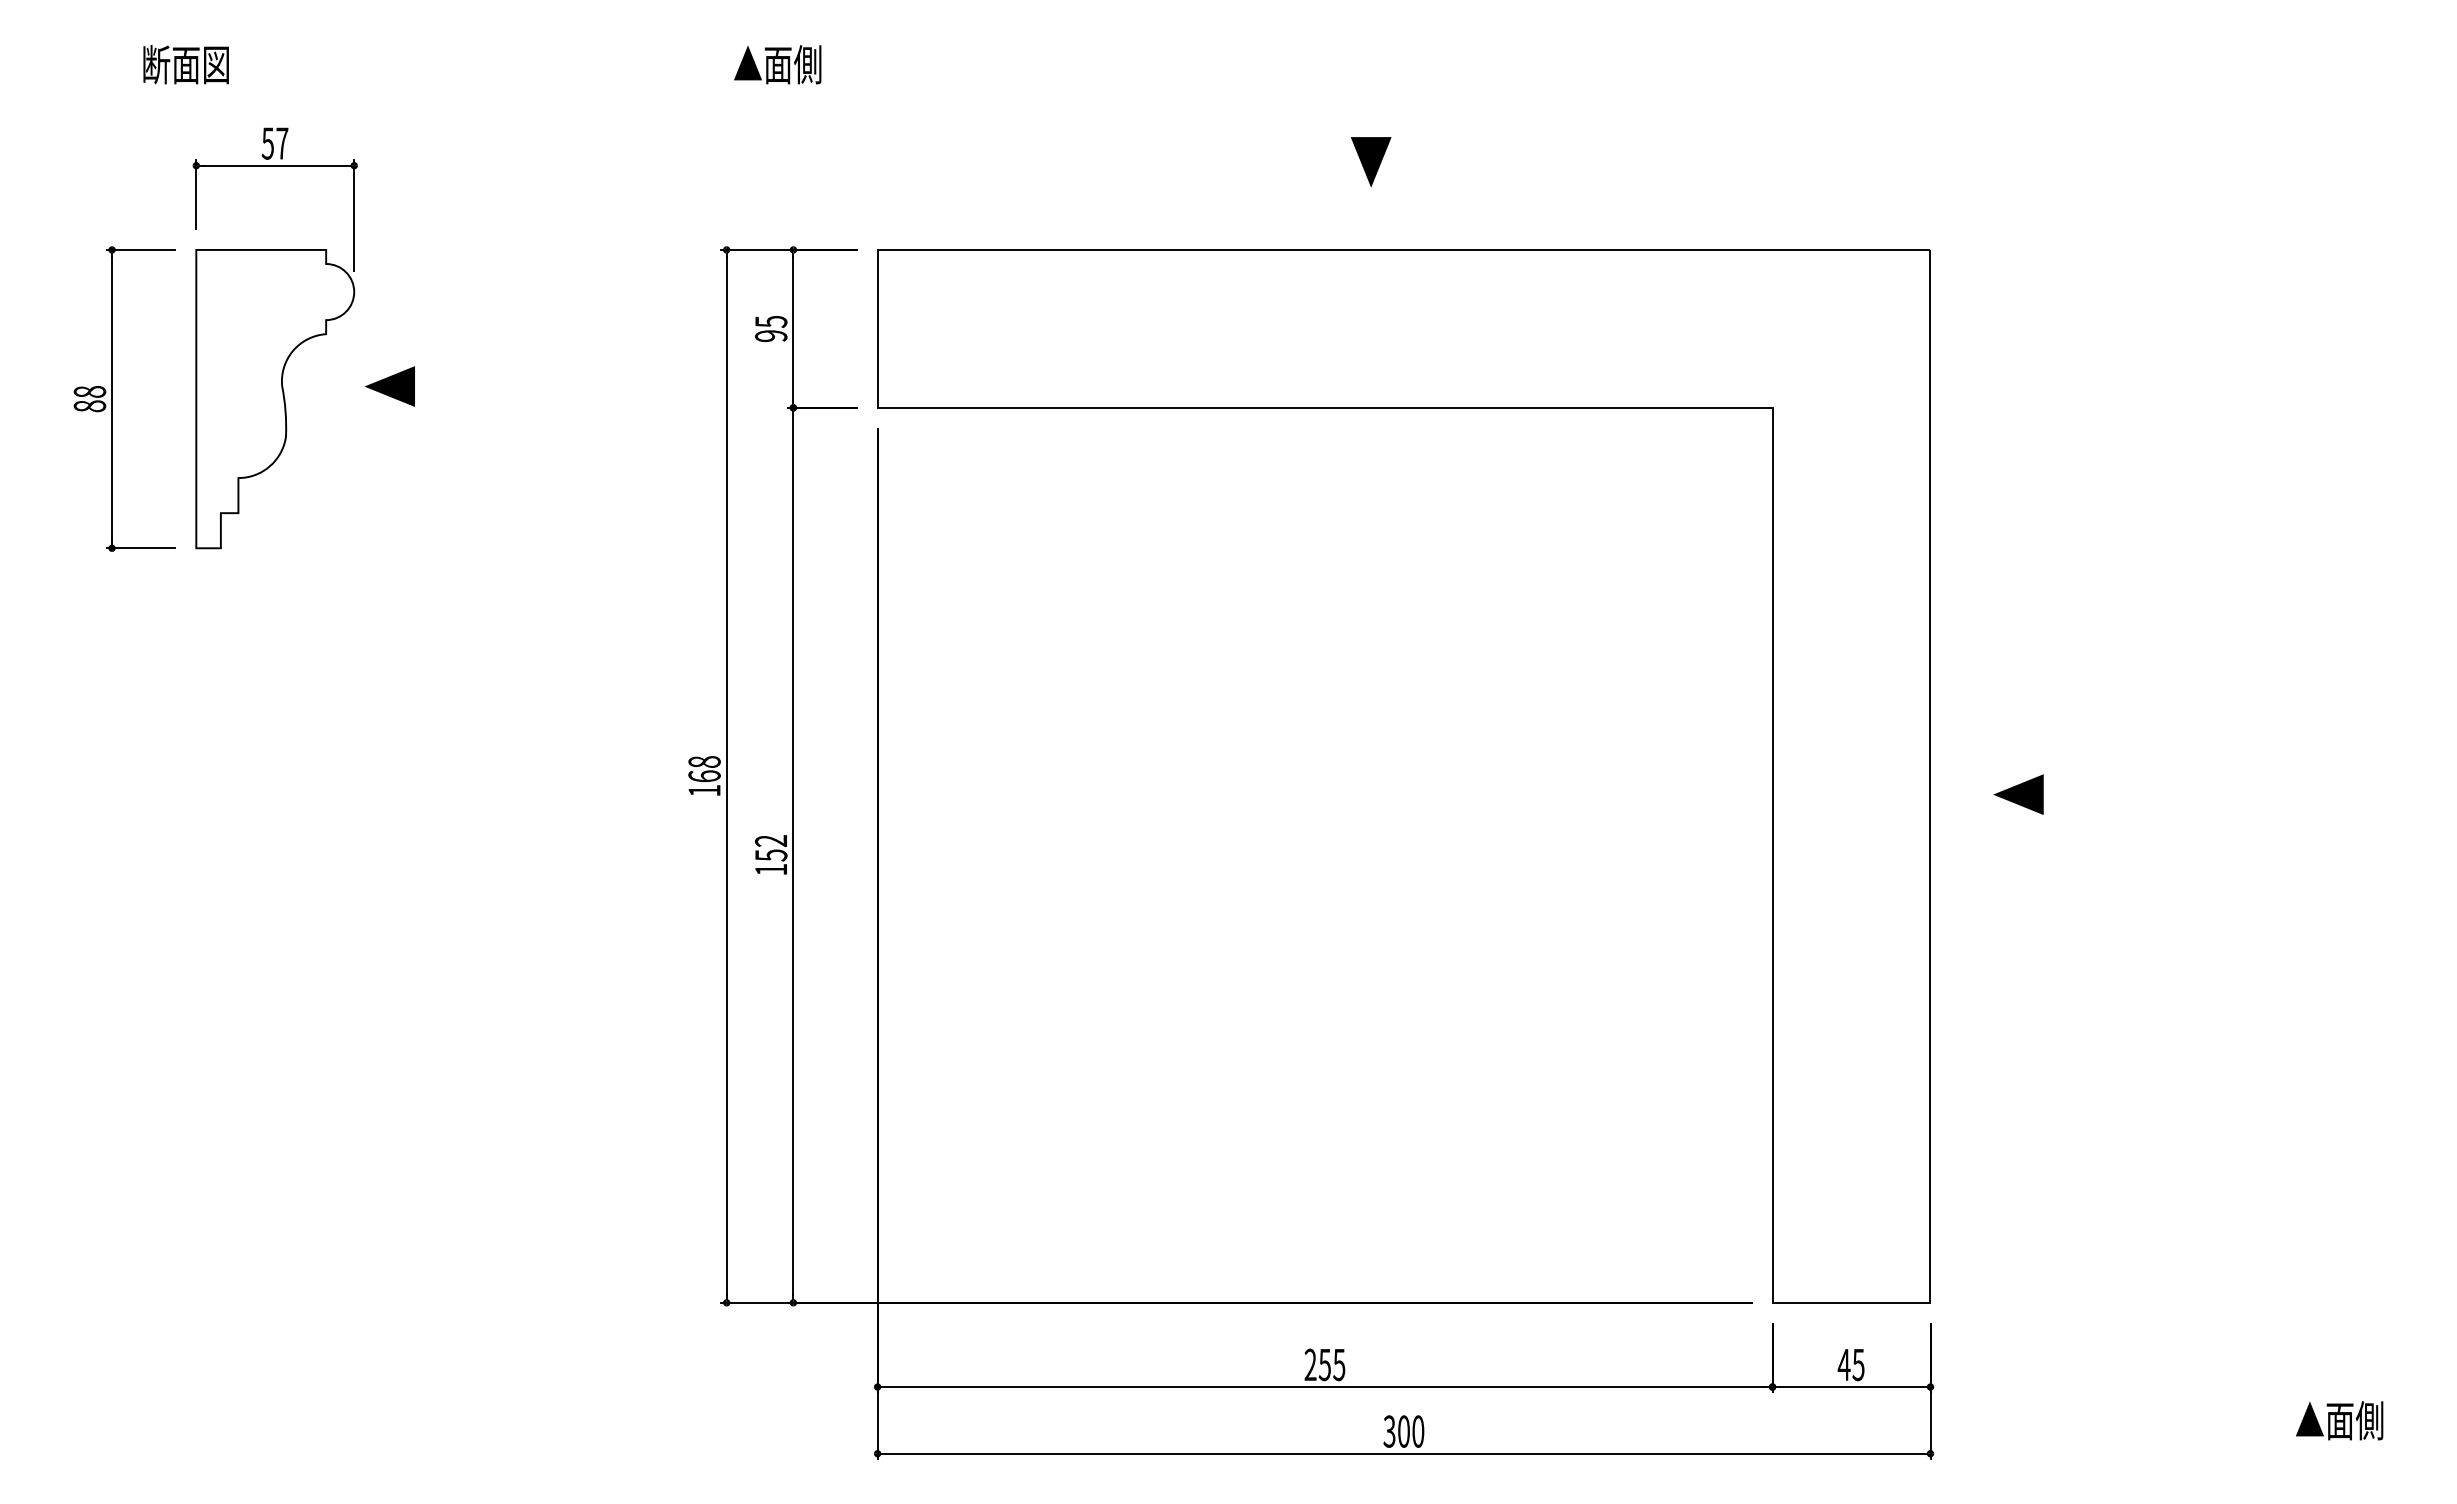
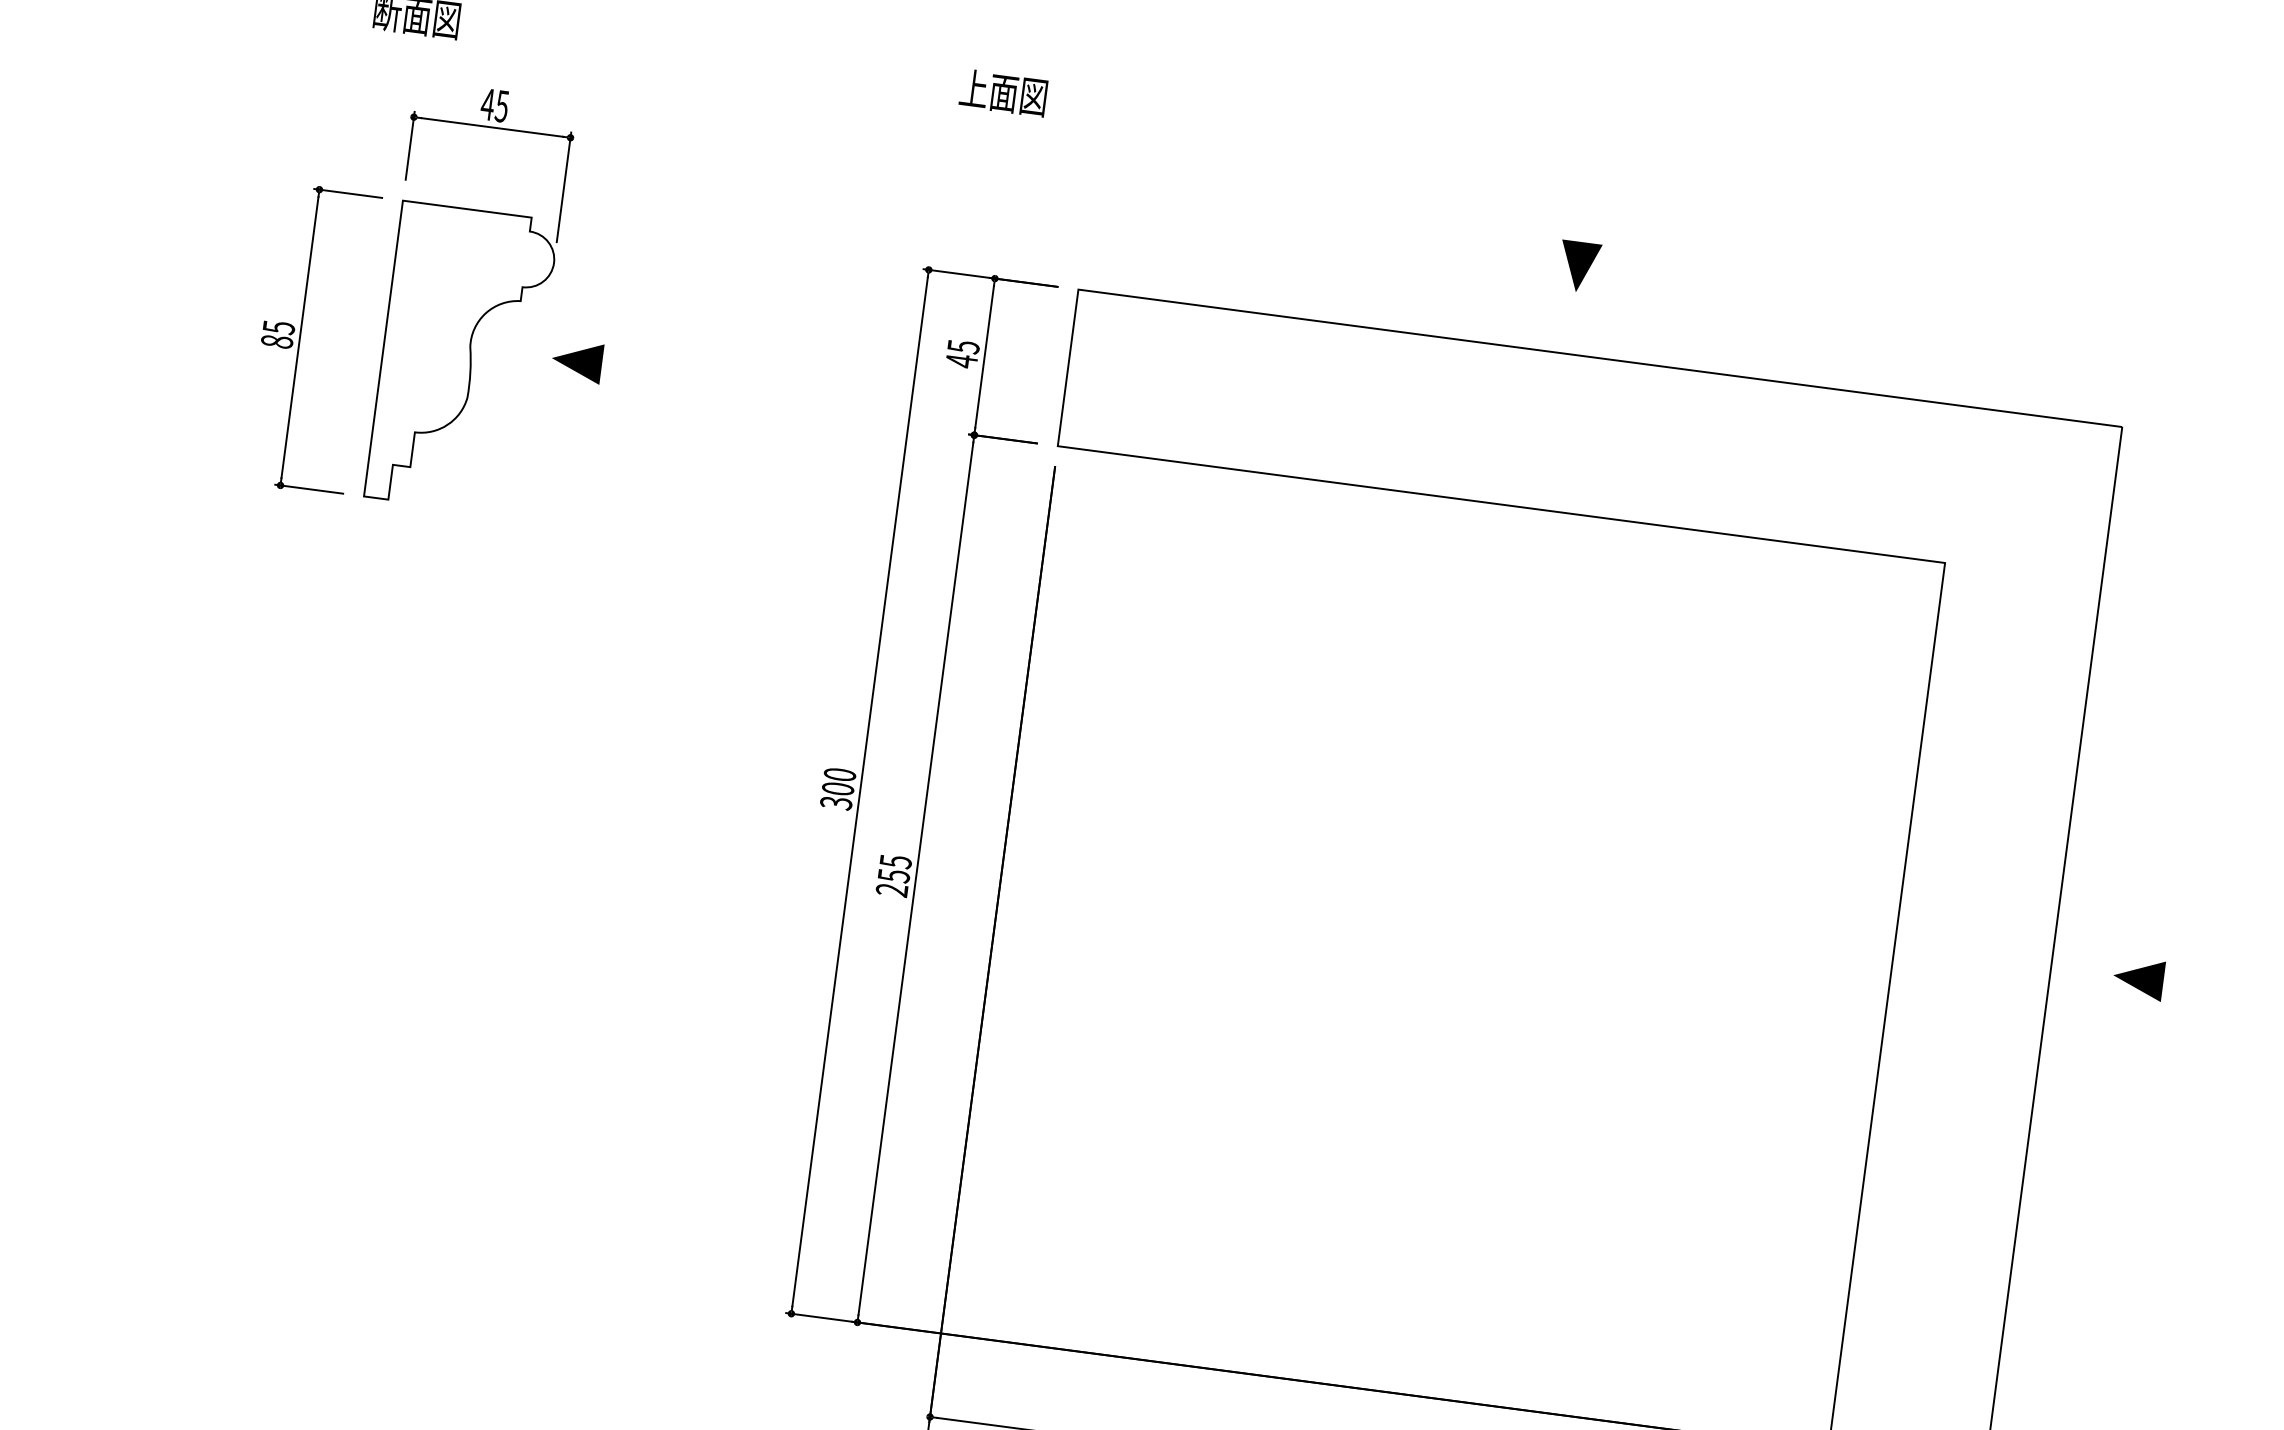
text: (777, 64) -> (1003, 92), ▲面側 -> 上面図
text: (274, 143) -> (494, 105), 57 -> 45
text: (771, 335) -> (962, 360), 95 -> 45
text: (89, 392) -> (278, 328), 88 -> 85
text: (704, 776) -> (838, 789), 168 -> 300
text: (771, 855) -> (894, 876), 152 -> 255

